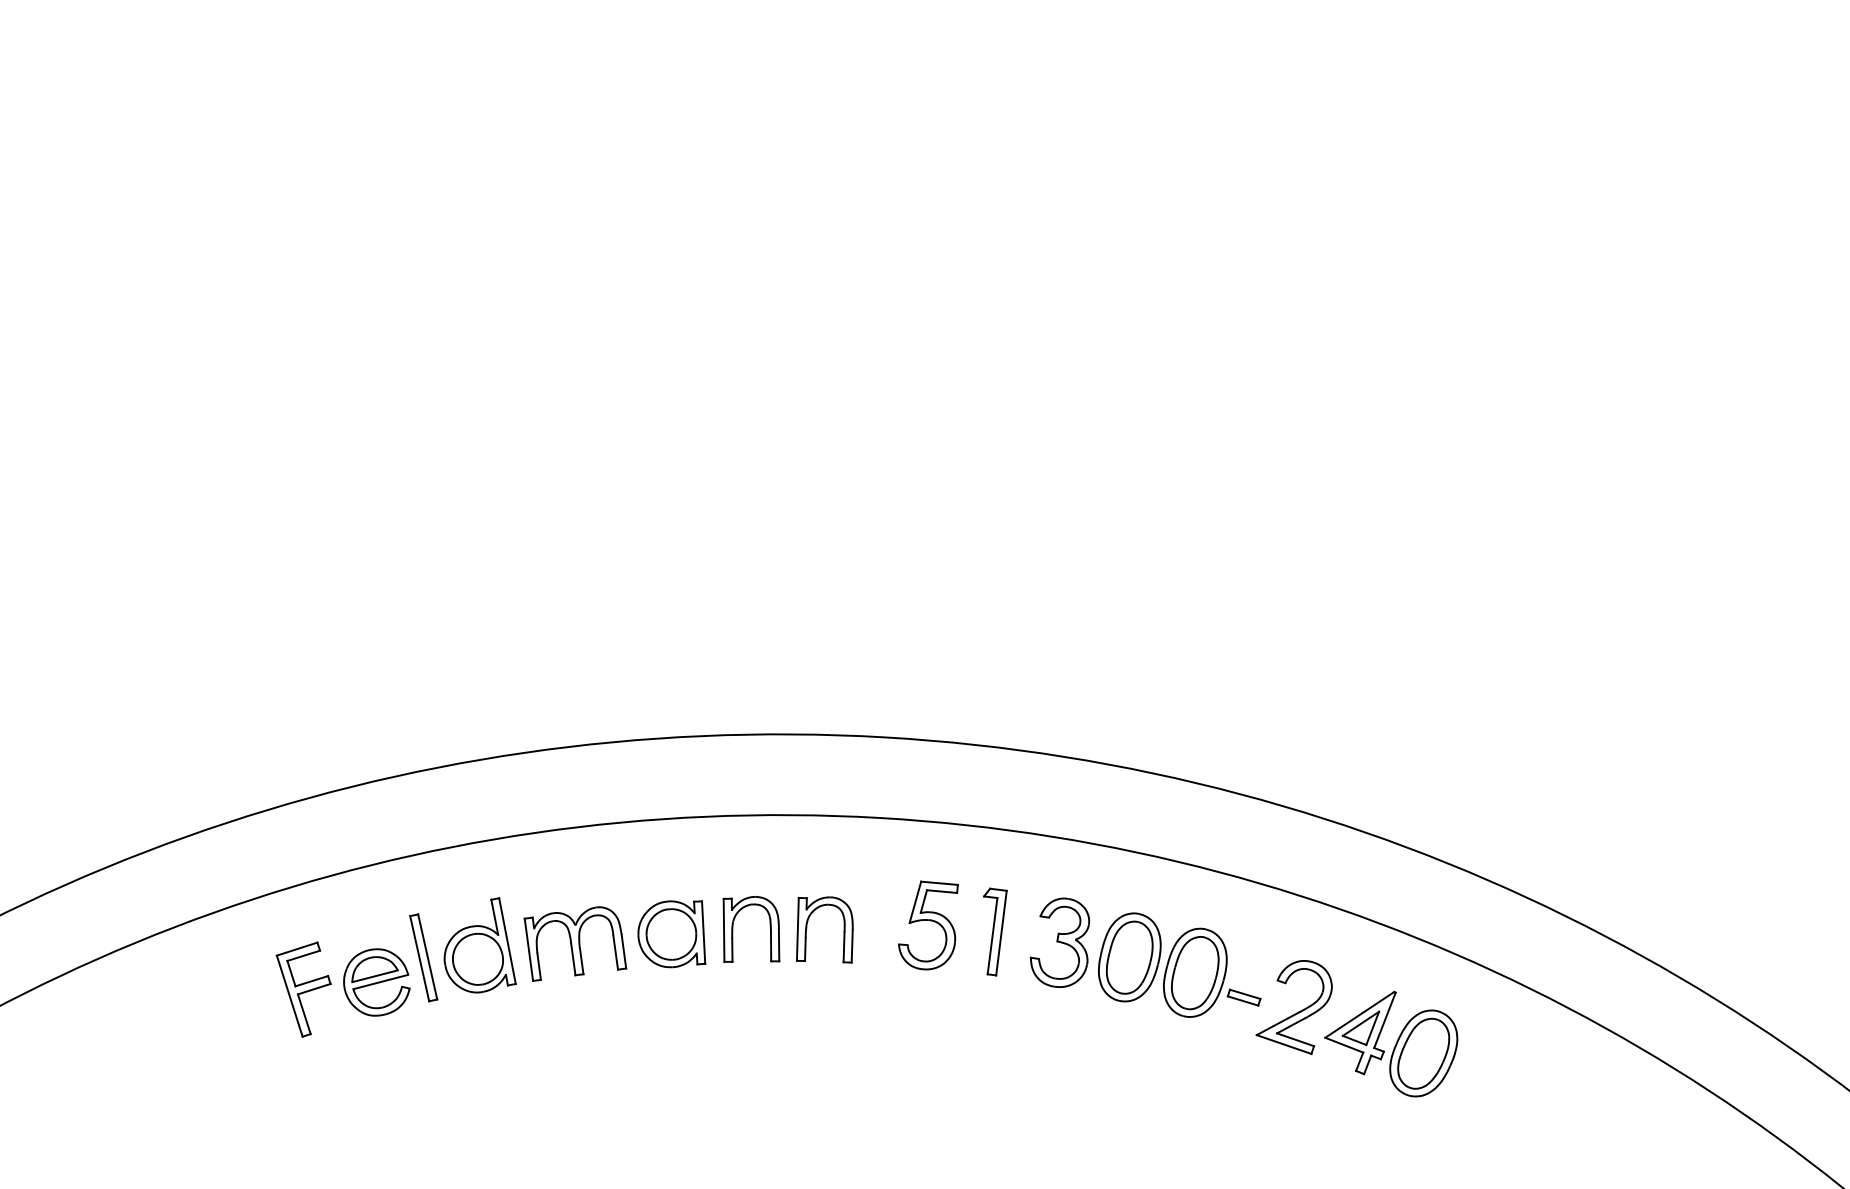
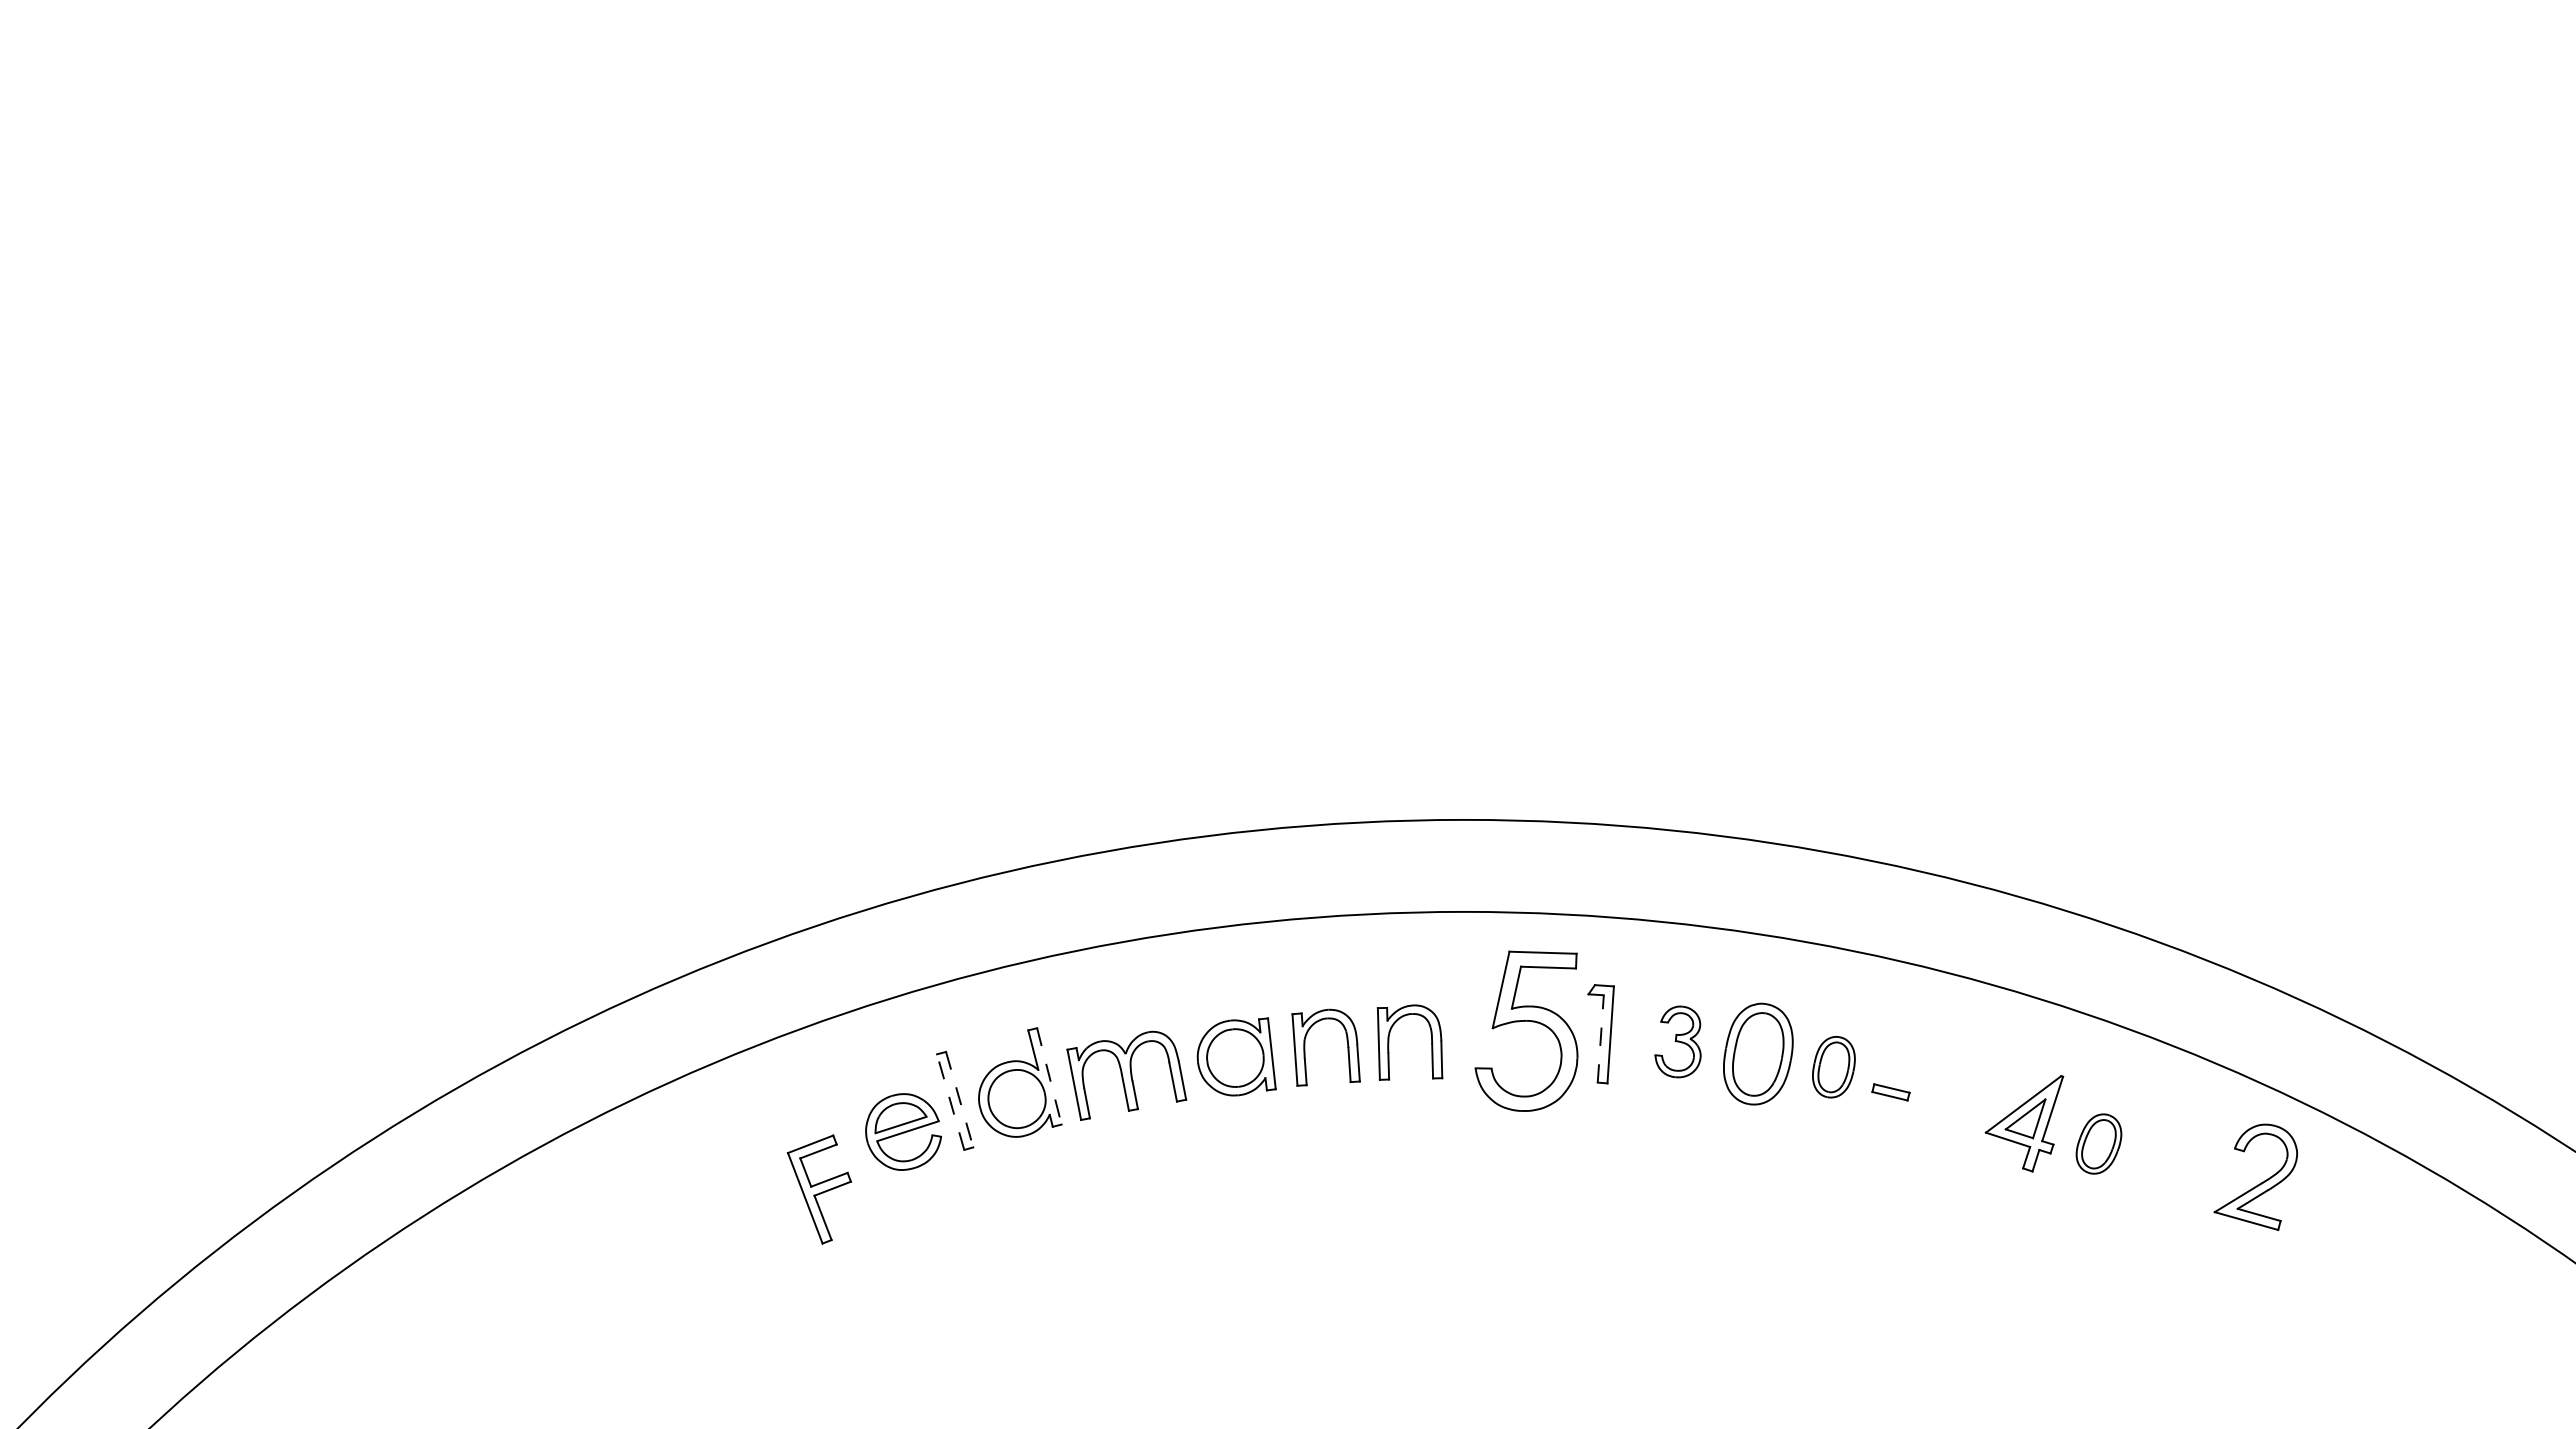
part: (927, 925) -> (1526, 1031), size x1.6
line: (992, 935) -> (1600, 1038), solid -> dashed
line: (507, 941) -> (1049, 1076), solid -> dashed
part: (1059, 942) -> (1677, 1041), size x0.7
line: (427, 956) -> (959, 1099), solid -> dashed
line: (419, 959) -> (950, 1102), solid -> dashed
part: (1195, 972) -> (1833, 1066), size x0.6
part: (301, 989) -> (818, 1189), moved
part: (1297, 1012) -> (2259, 1183), moved
part: (1423, 1052) -> (2098, 1143), size x0.6

